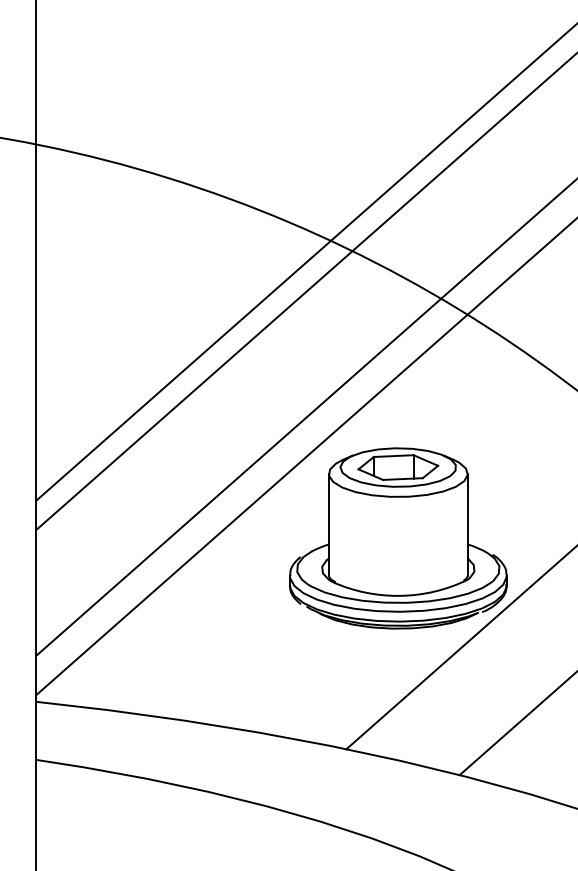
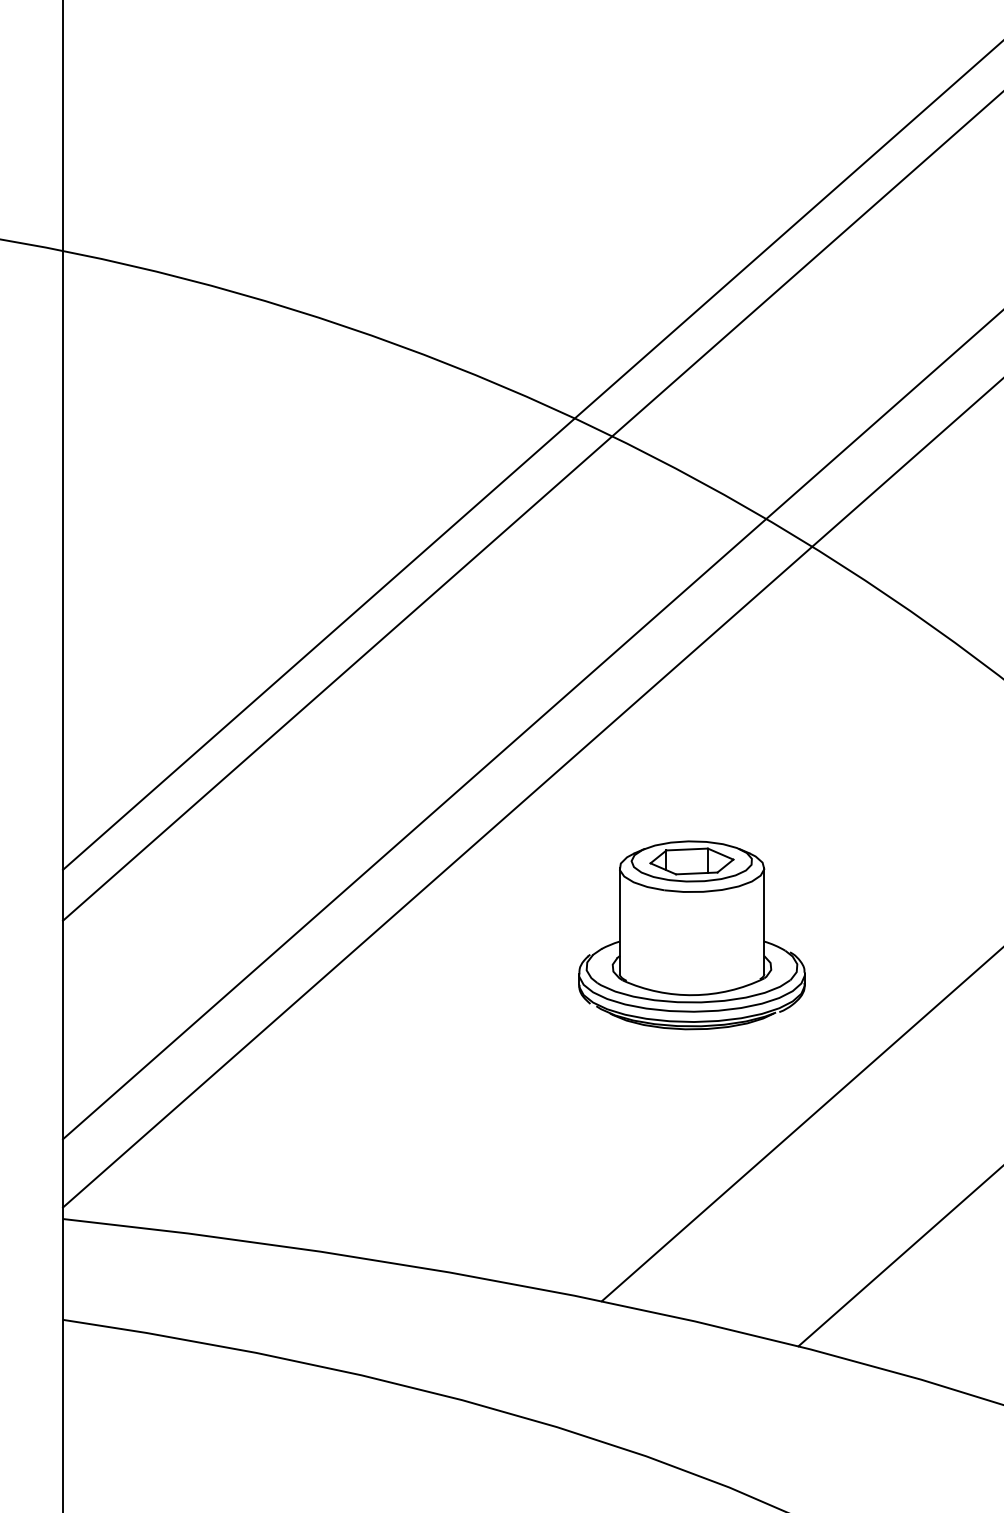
part: (398, 538) -> (692, 935), size x0.6

